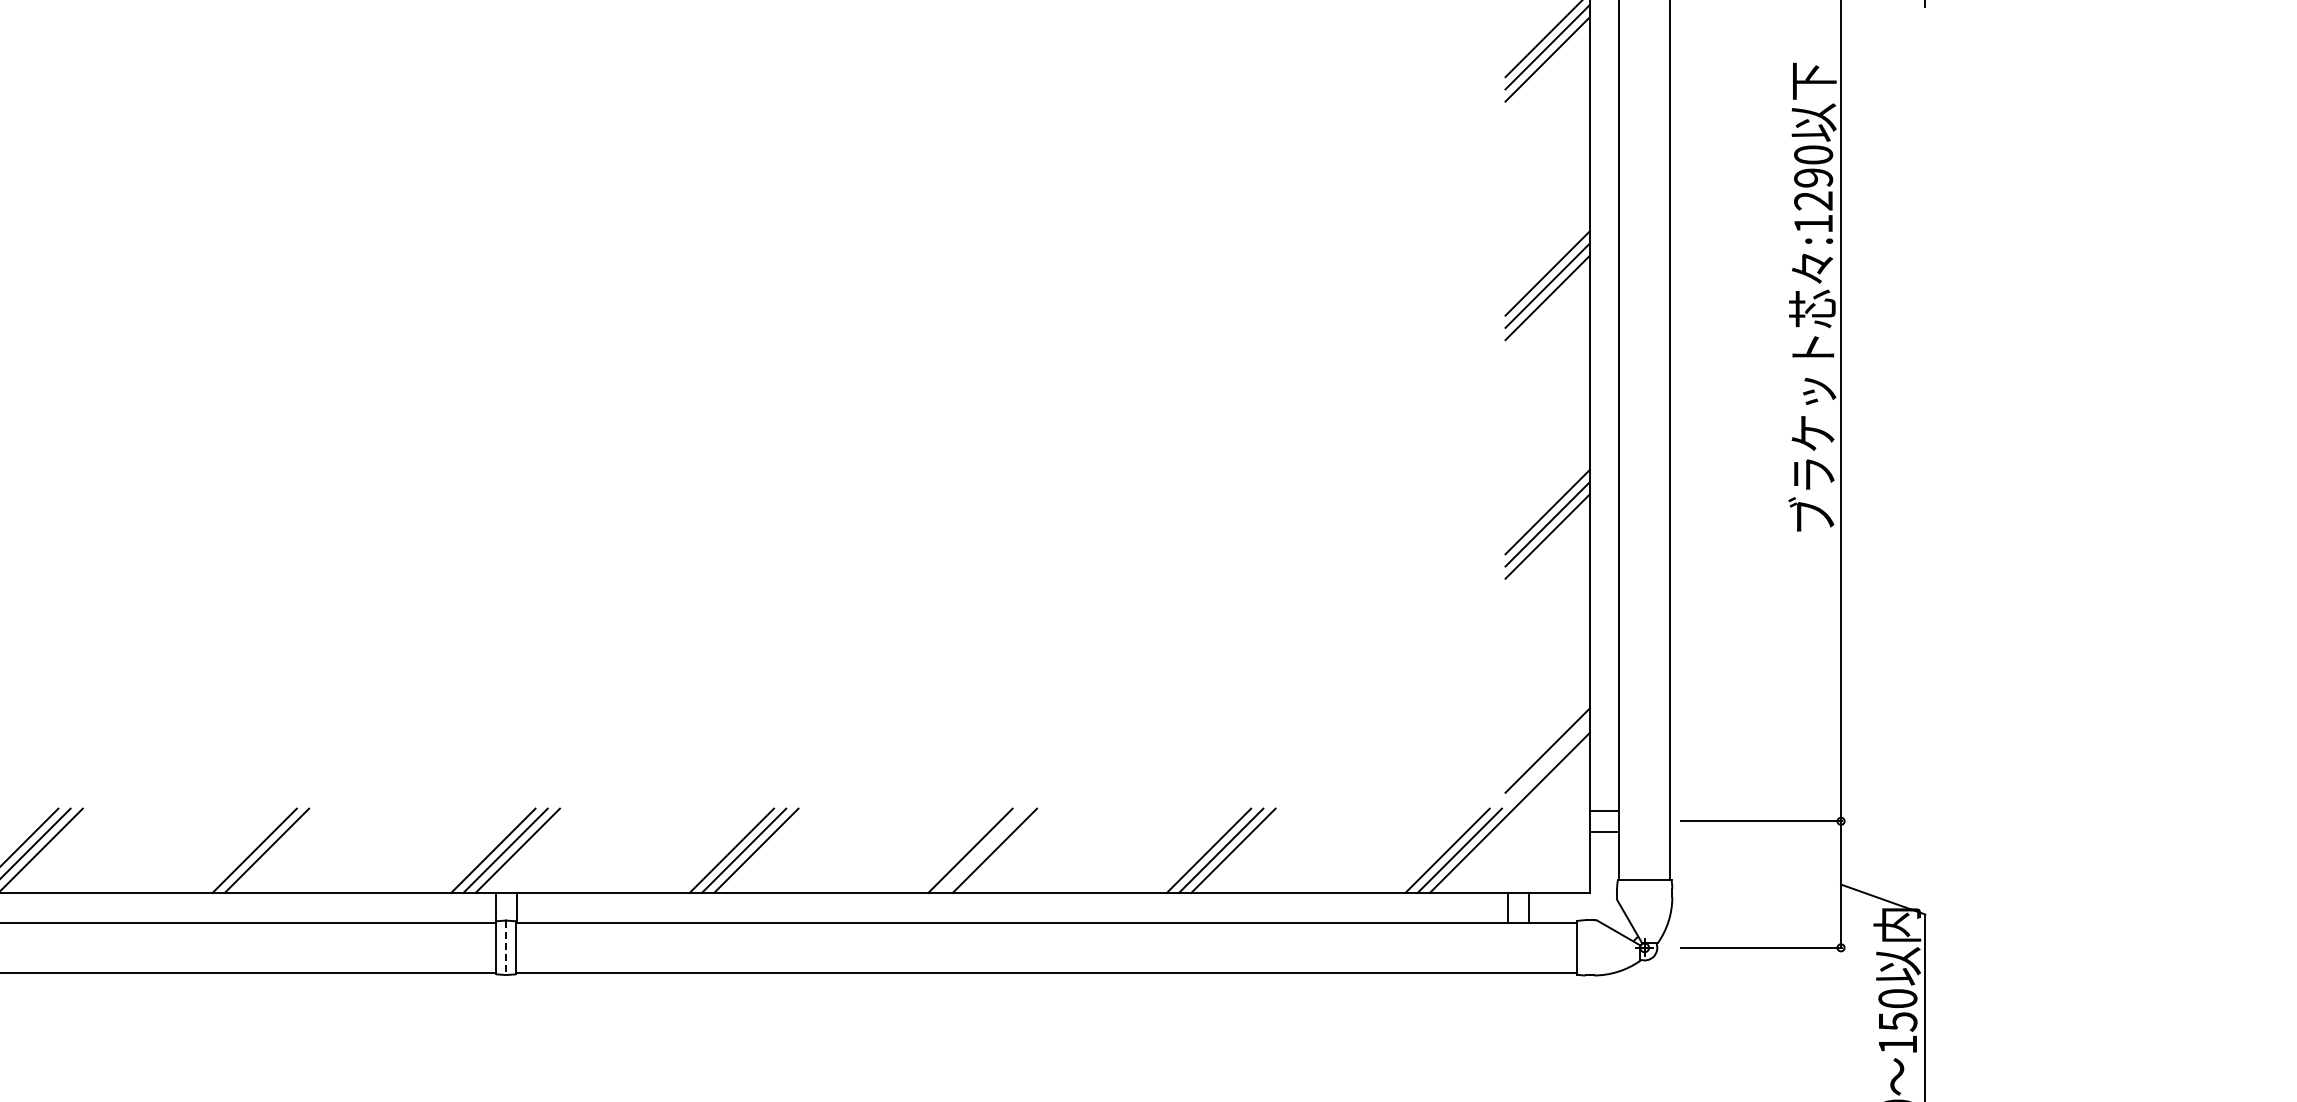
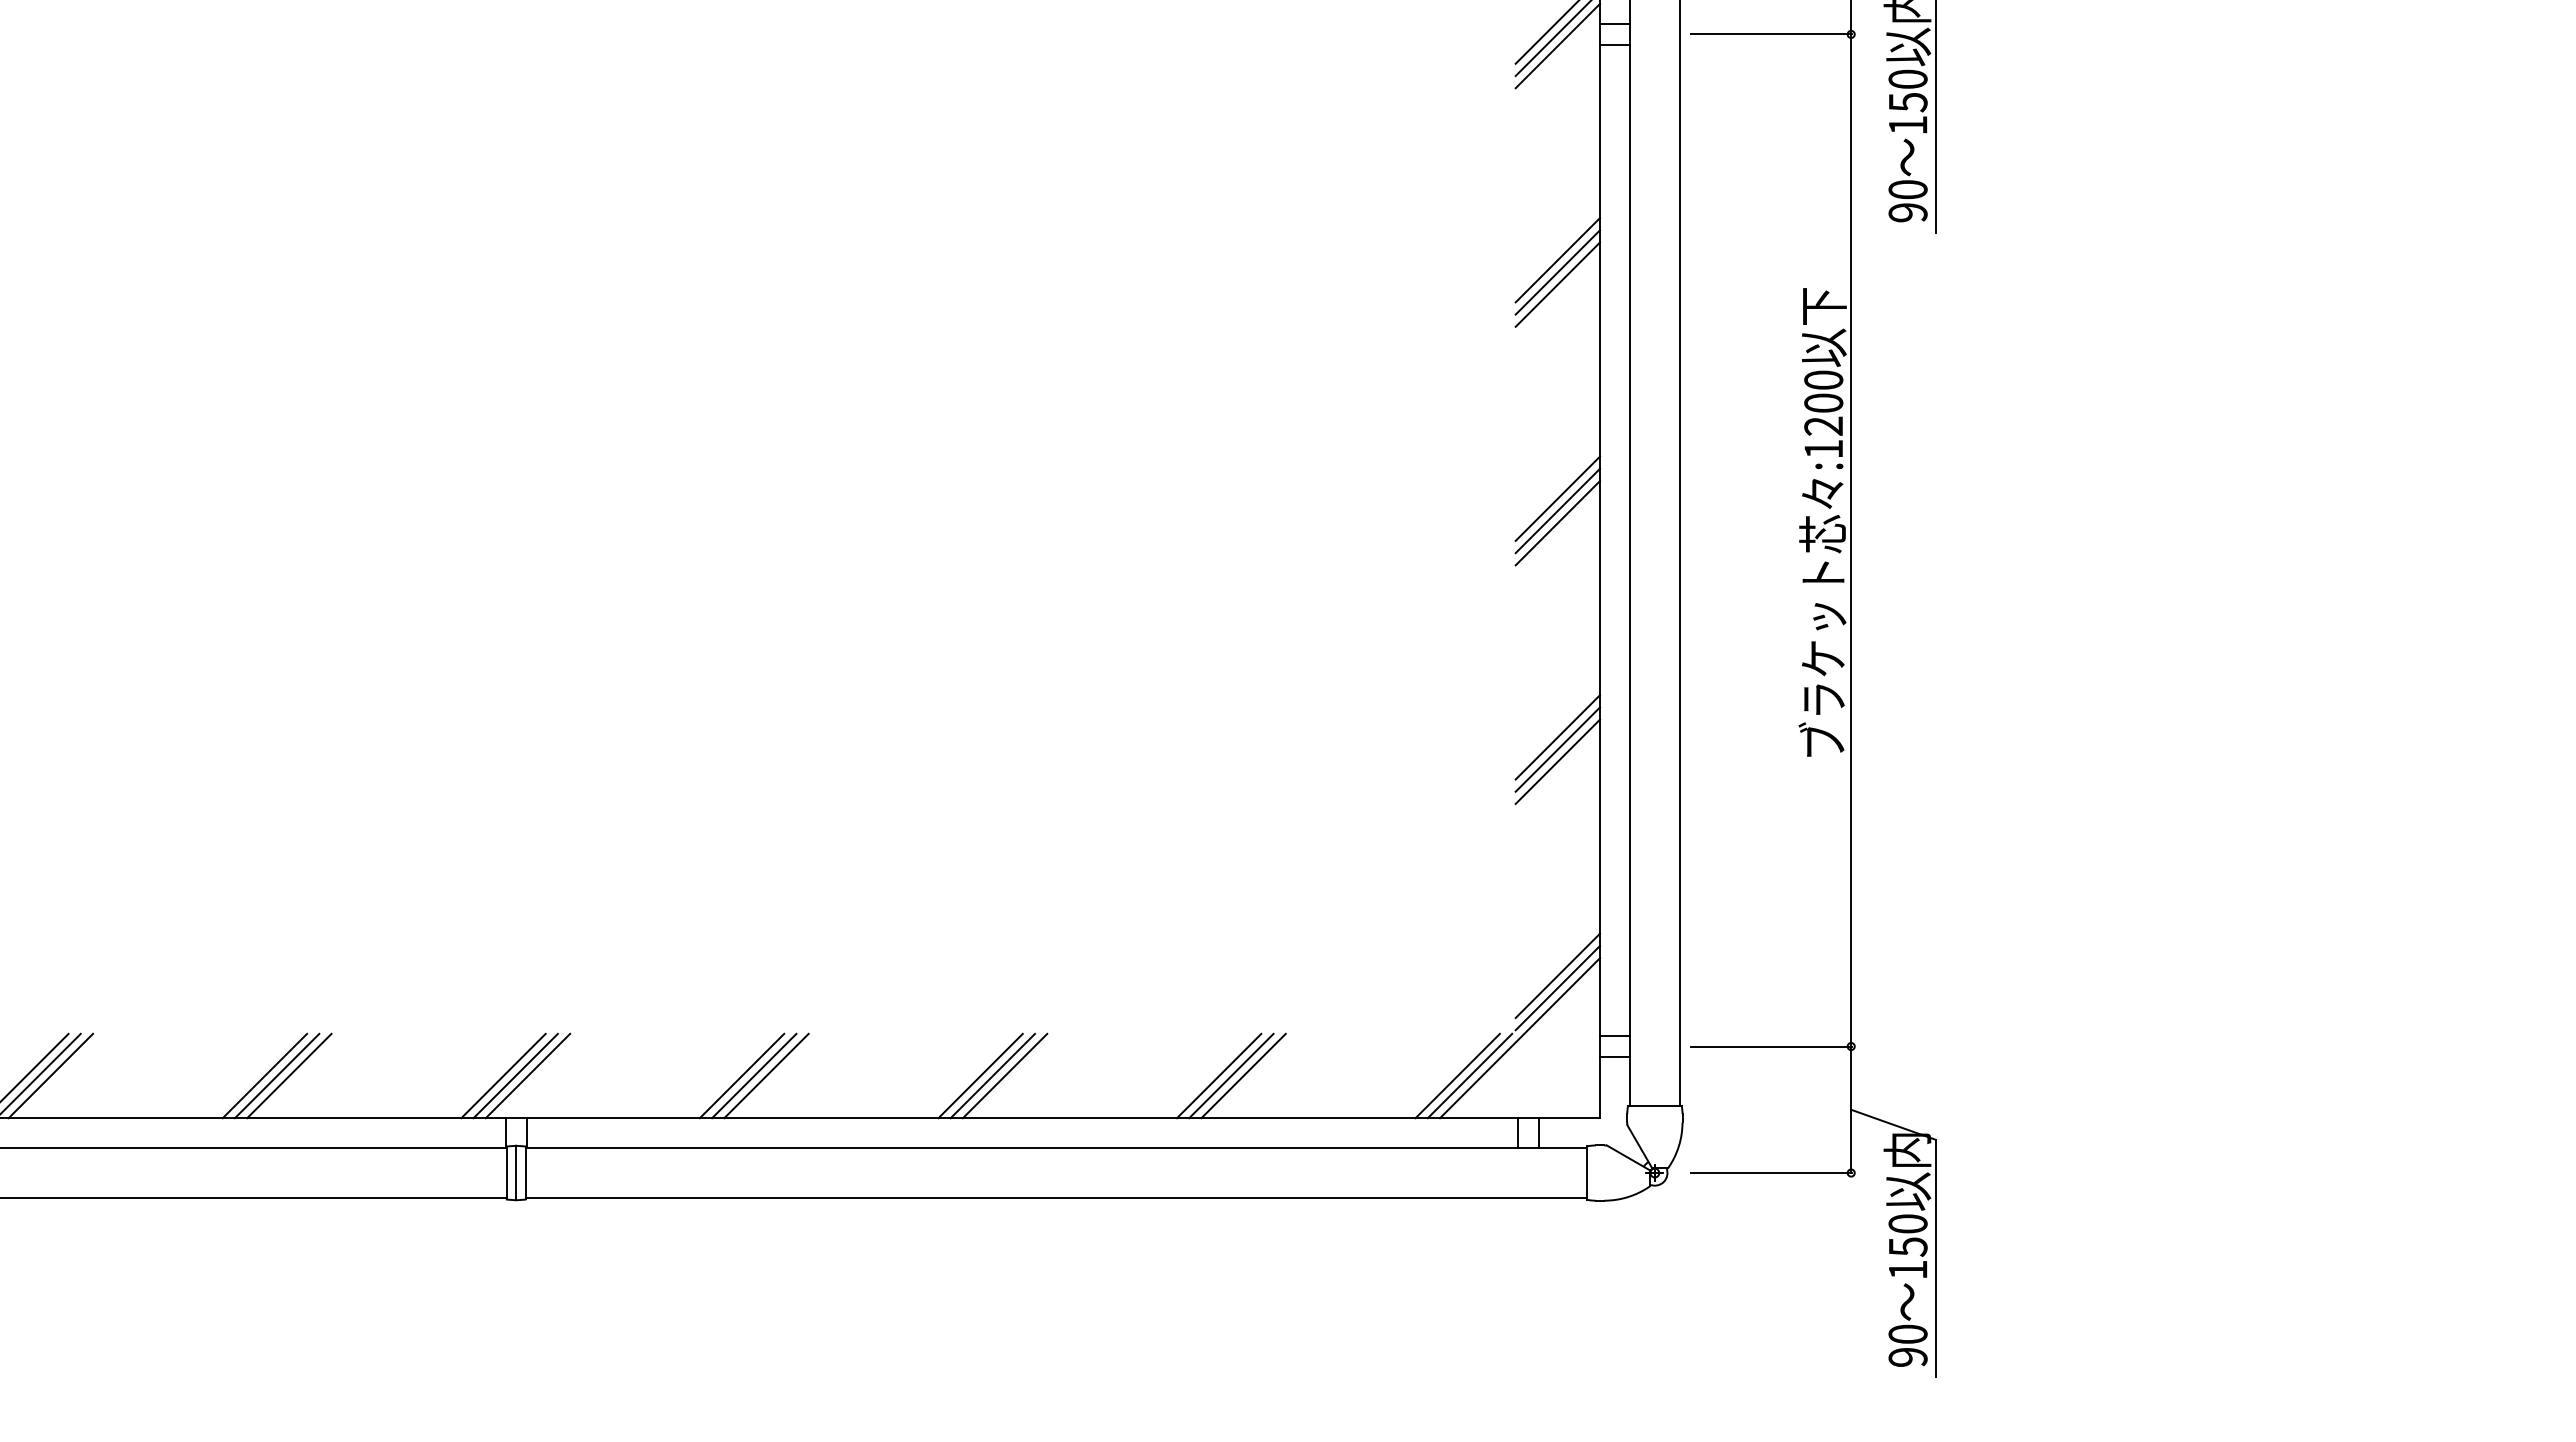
text: (1813, 177) -> (1823, 402), :1290 -> :1200
line: (1547, 762) -> (1557, 987), added
line: (279, 850) -> (289, 1075), added
line: (982, 850) -> (992, 1075), added
line: (506, 948) -> (516, 1173), dashed -> solid

